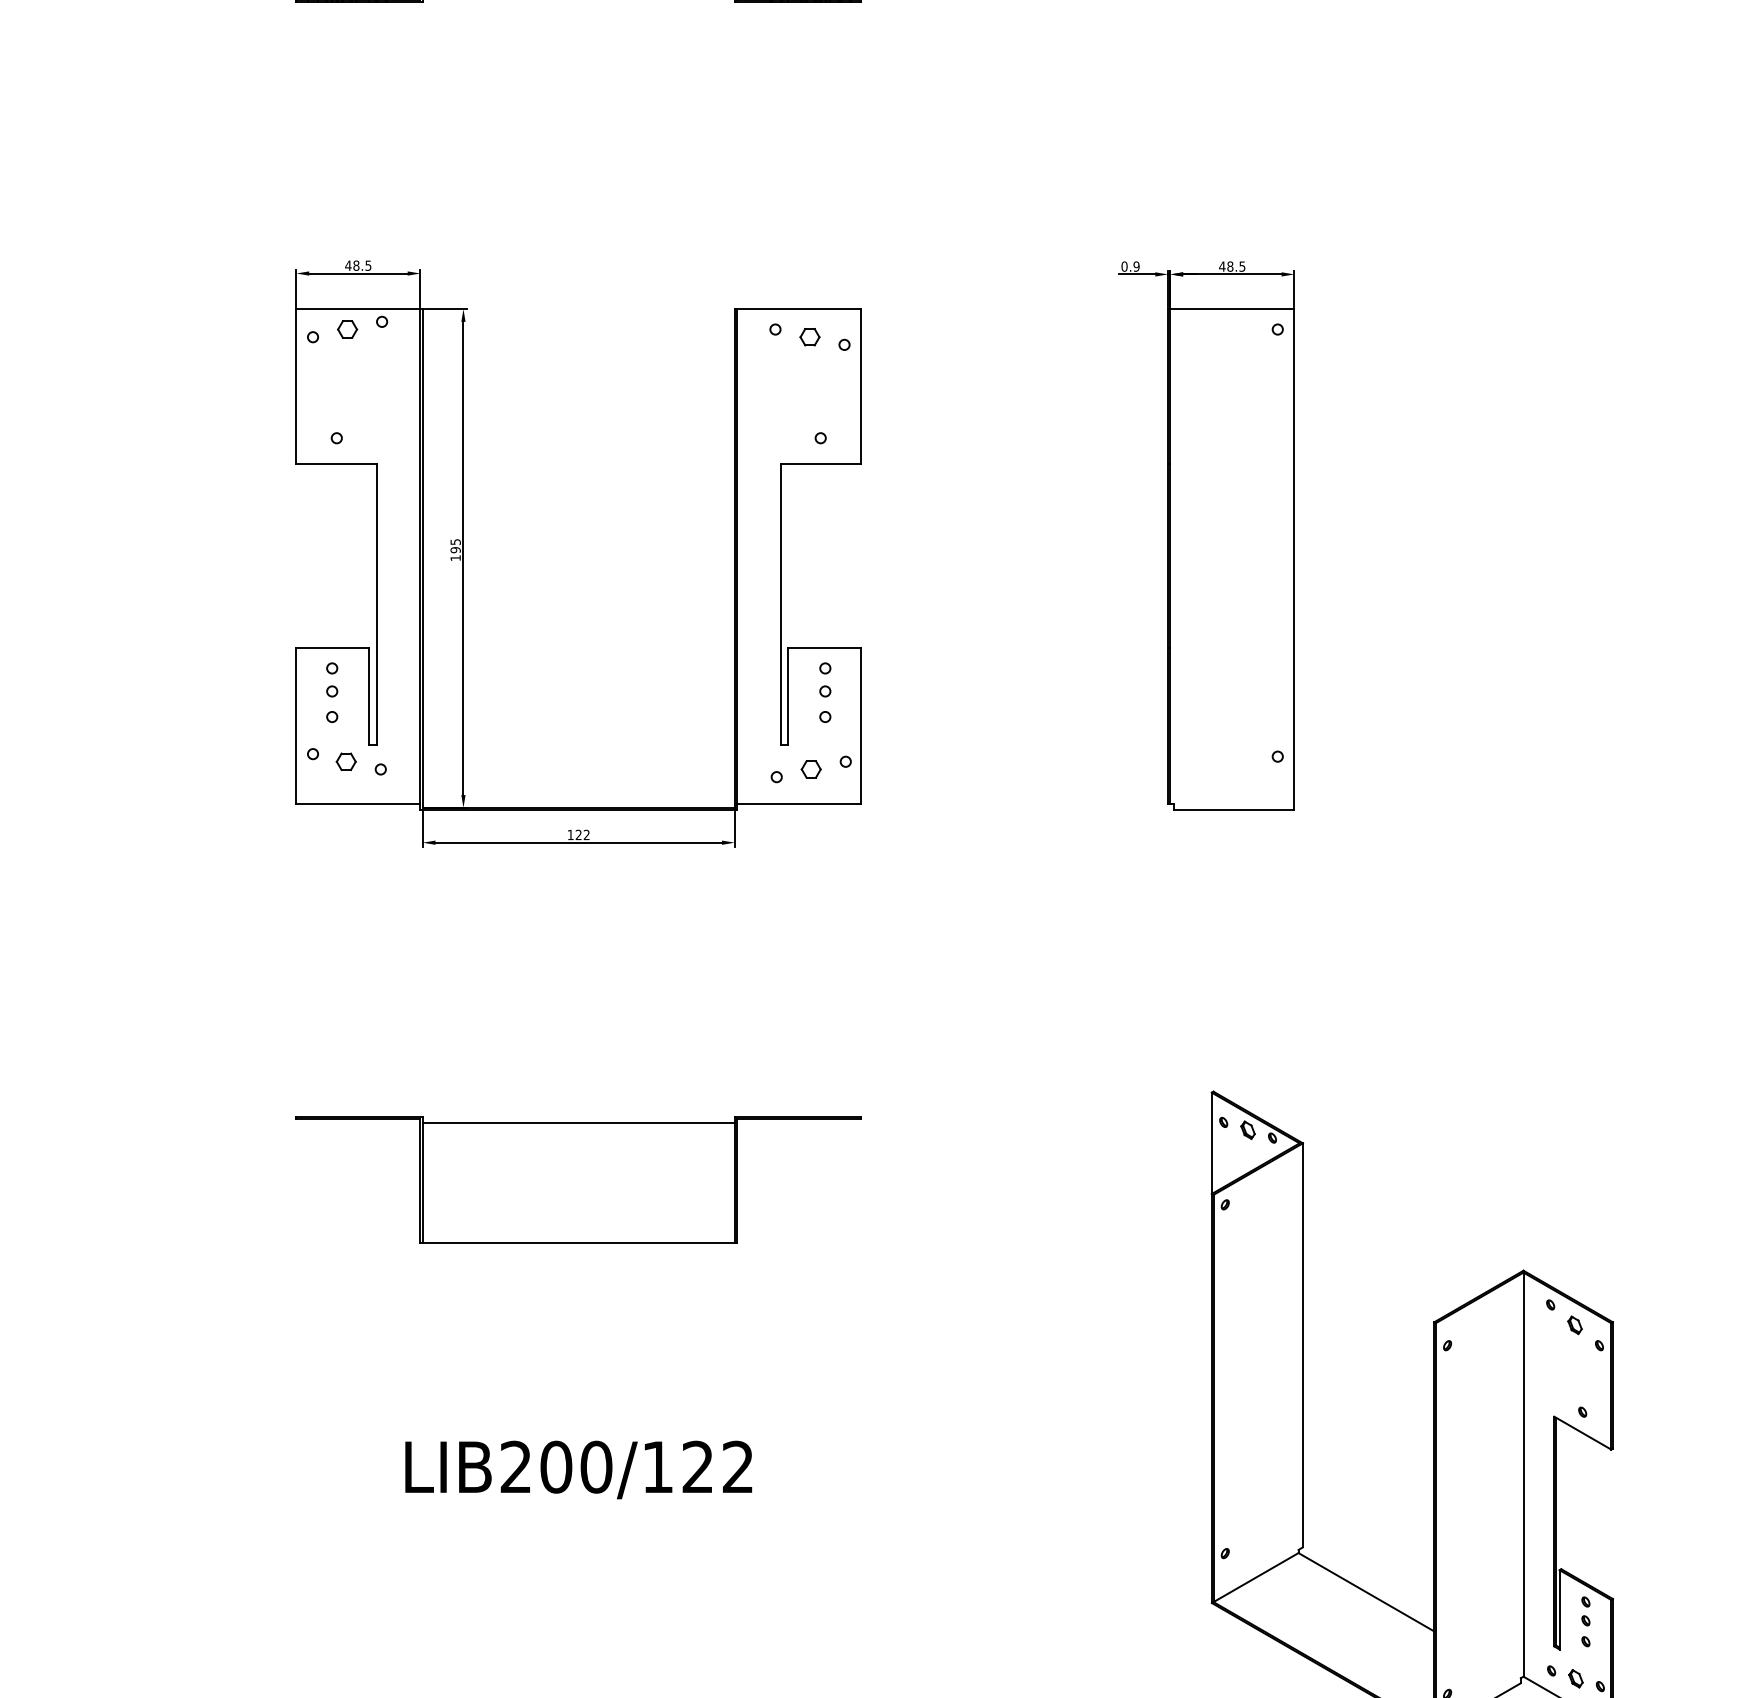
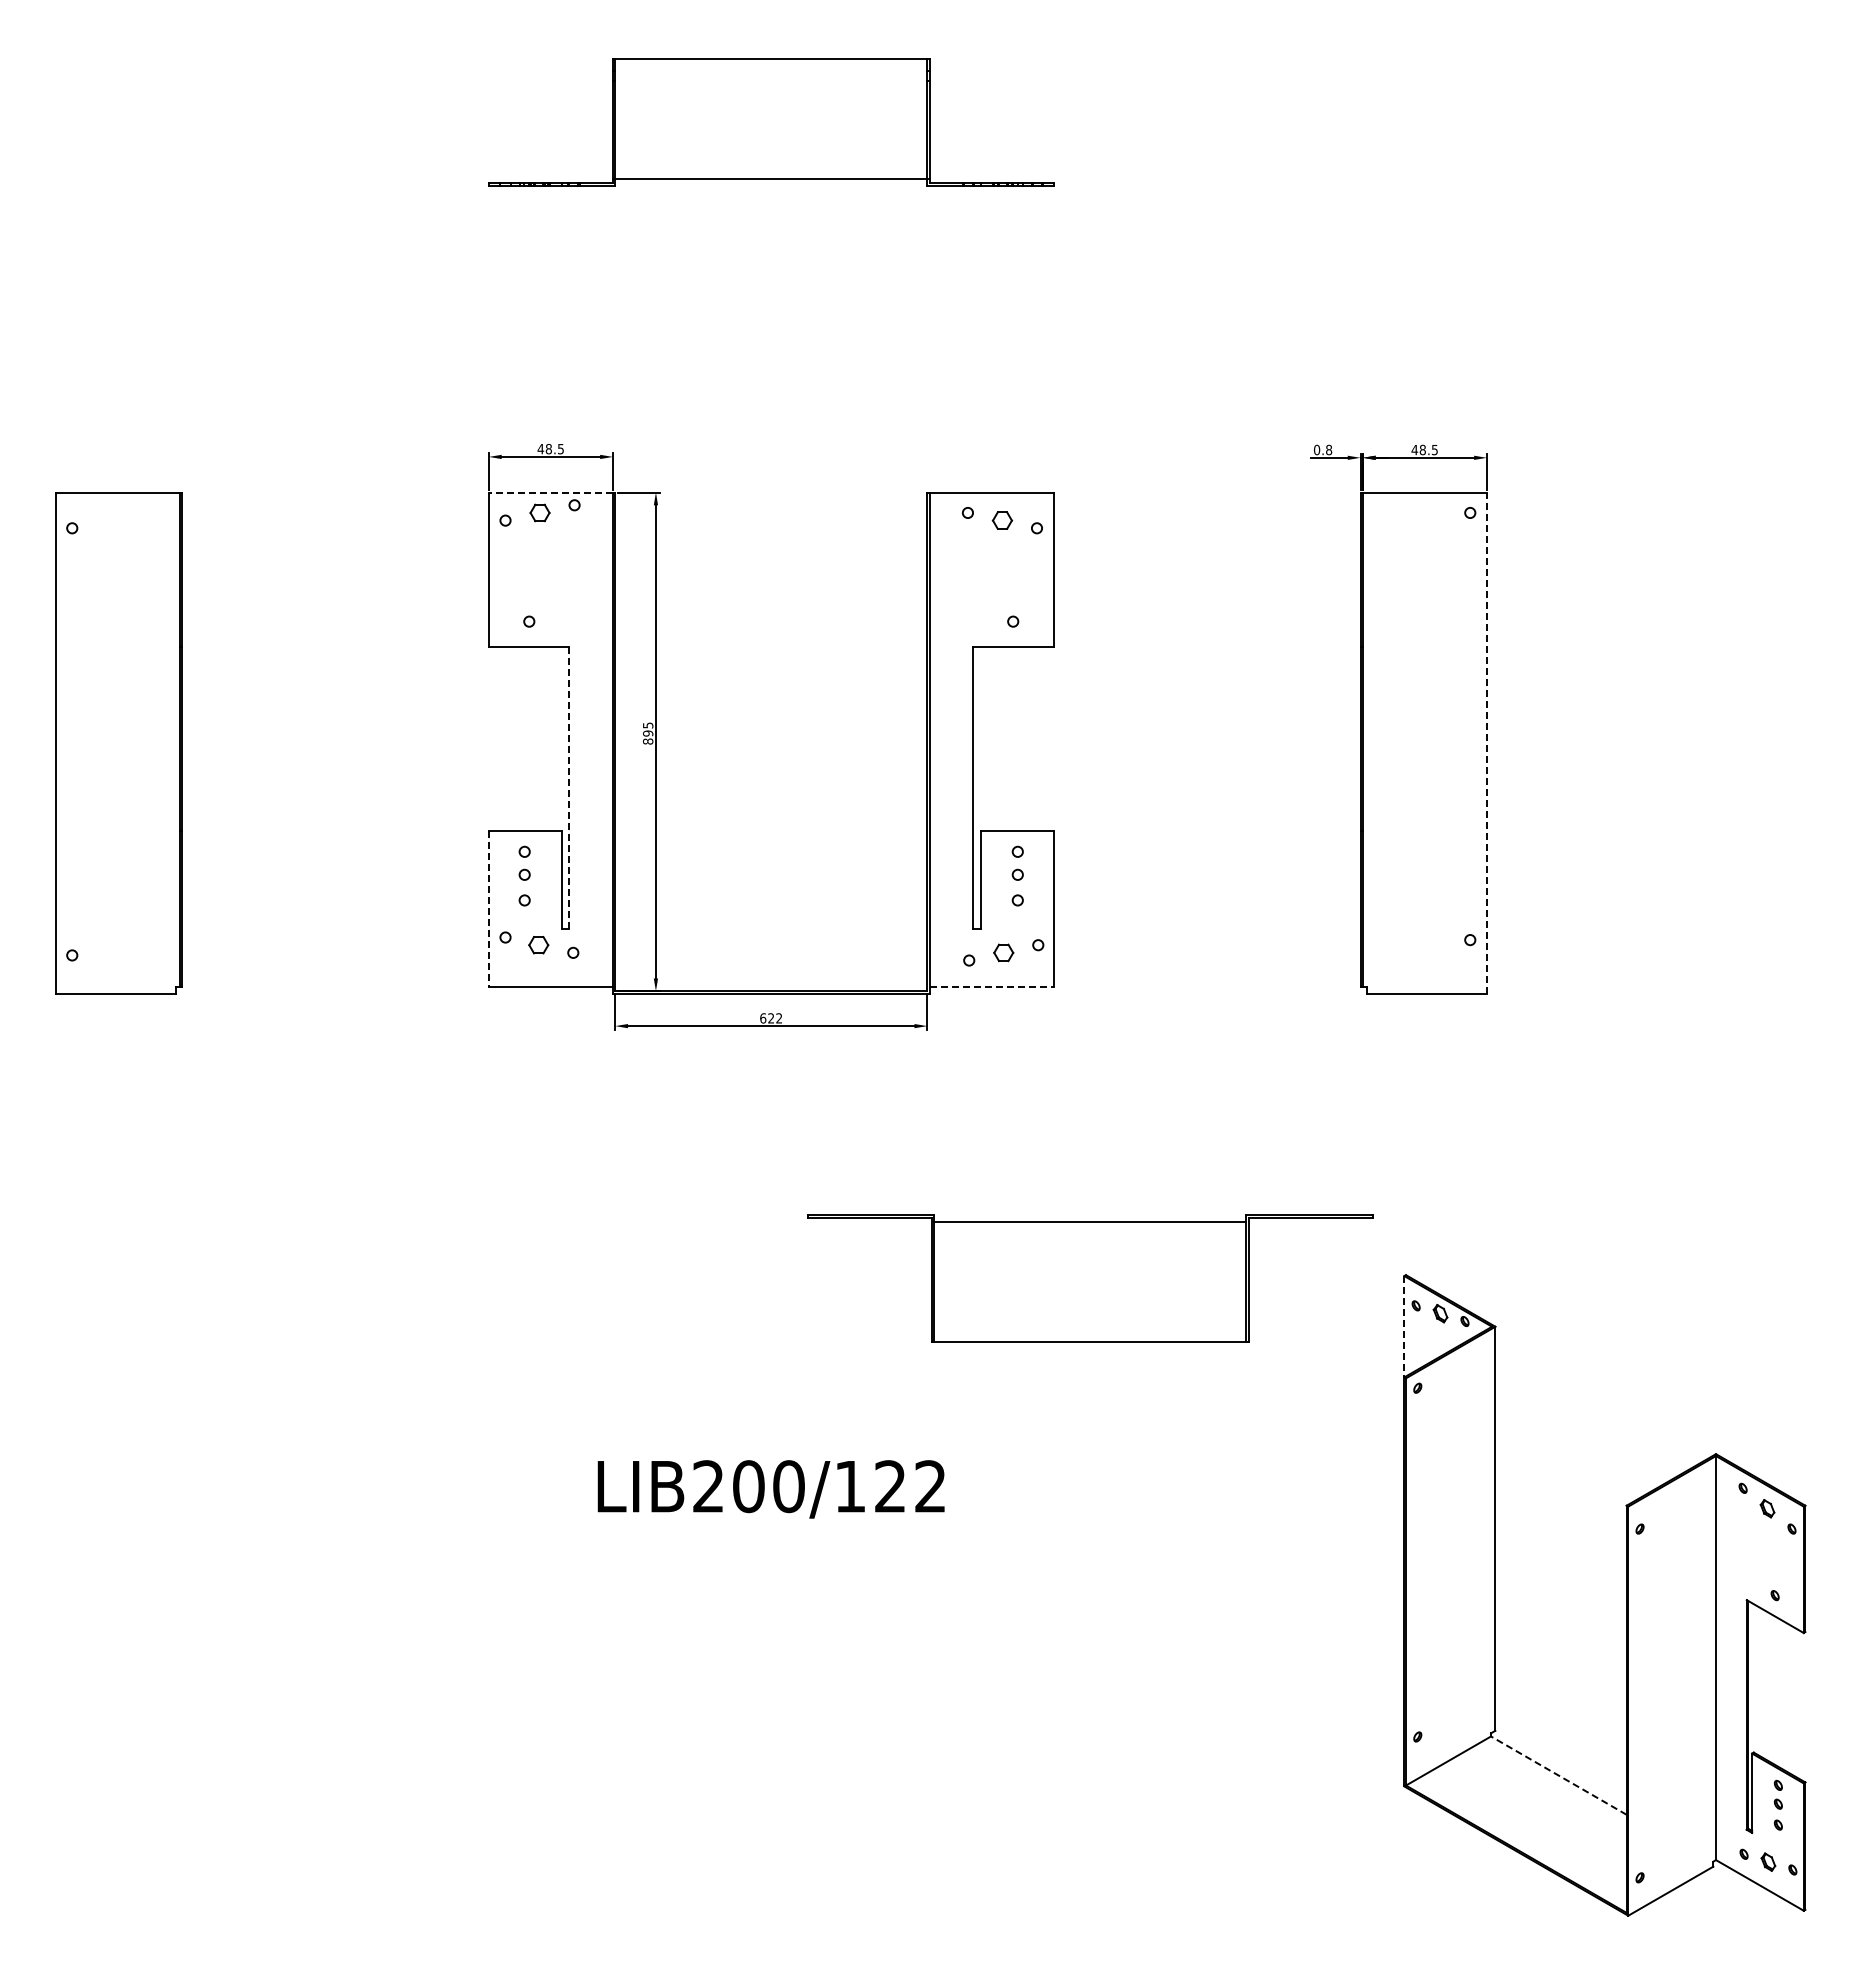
text: (1137, 267) -> (1329, 450), 0.9 -> 0.8
line: (358, 309) -> (550, 492), solid -> dashed
text: (456, 558) -> (648, 741), 195 -> 895
line: (1294, 560) -> (1486, 743), solid -> dashed
line: (377, 604) -> (569, 787), solid -> dashed
line: (296, 726) -> (488, 909), solid -> dashed
line: (800, 804) -> (992, 987), solid -> dashed
text: (571, 835) -> (763, 1018), 122 -> 622
line: (1212, 1143) -> (1404, 1326), solid -> dashed
part: (579, 1180) -> (1090, 1278), moved
text: (578, 1470) -> (770, 1489), moved
line: (1366, 1592) -> (1558, 1775), solid -> dashed

